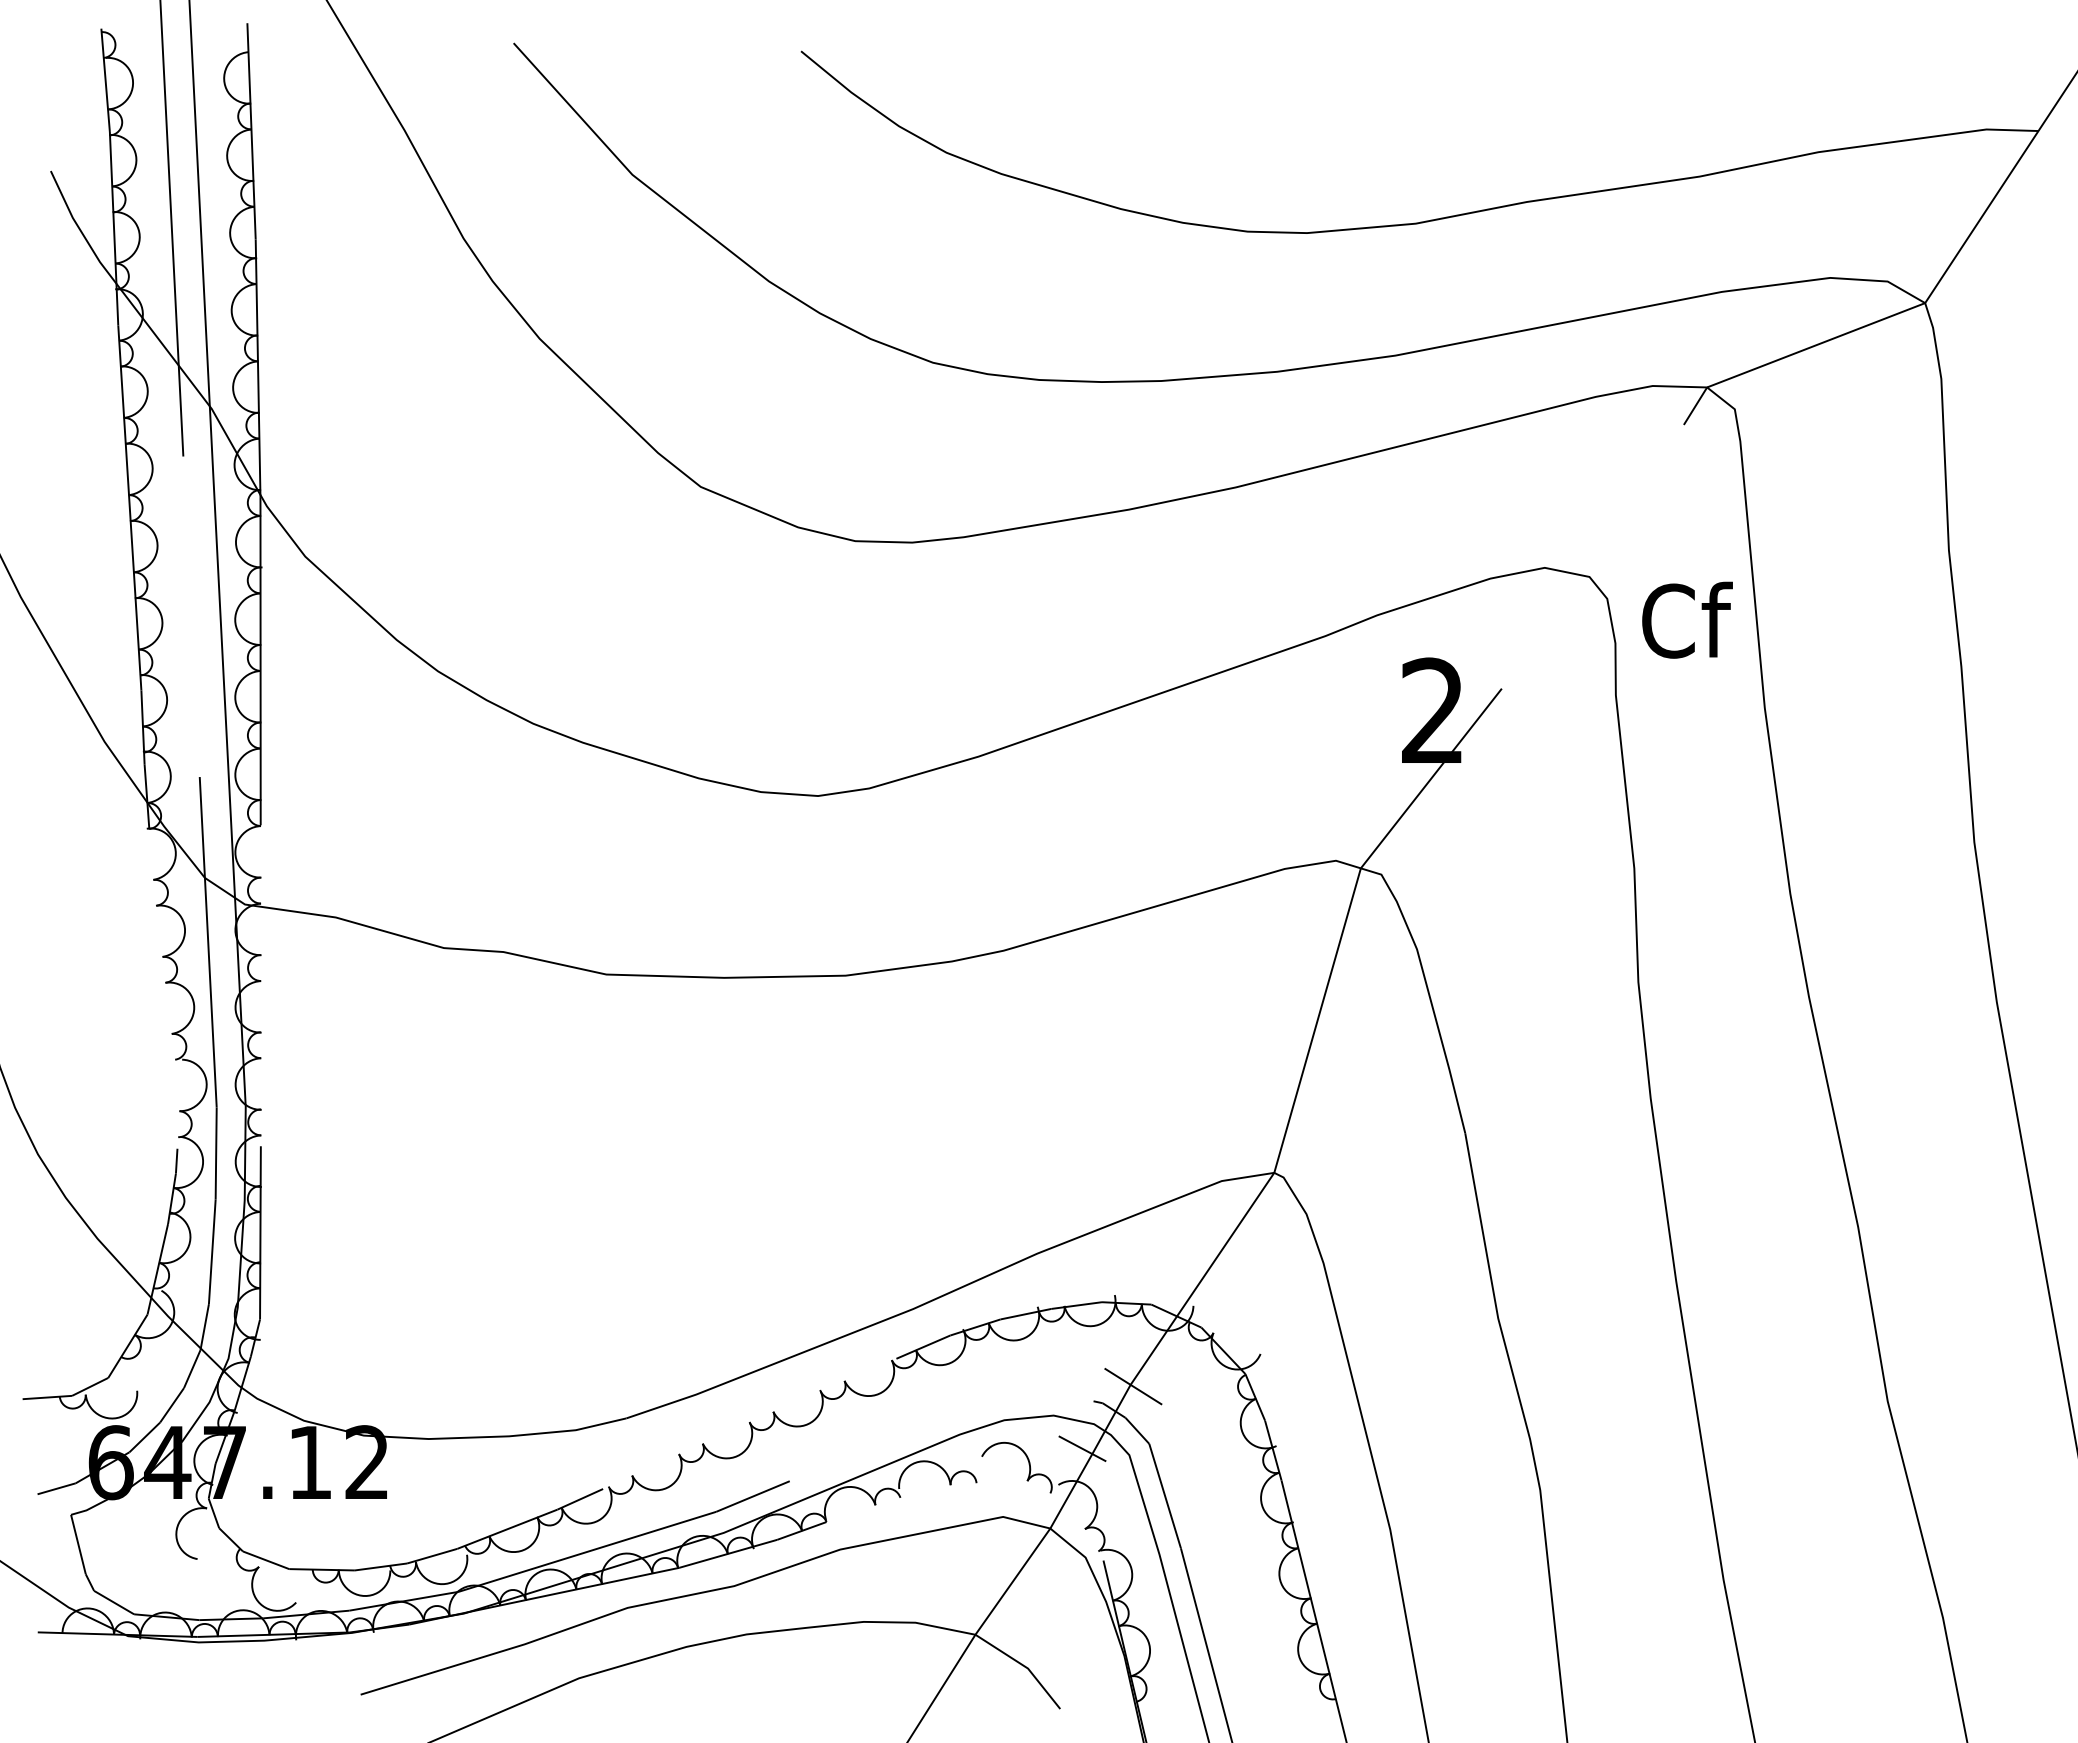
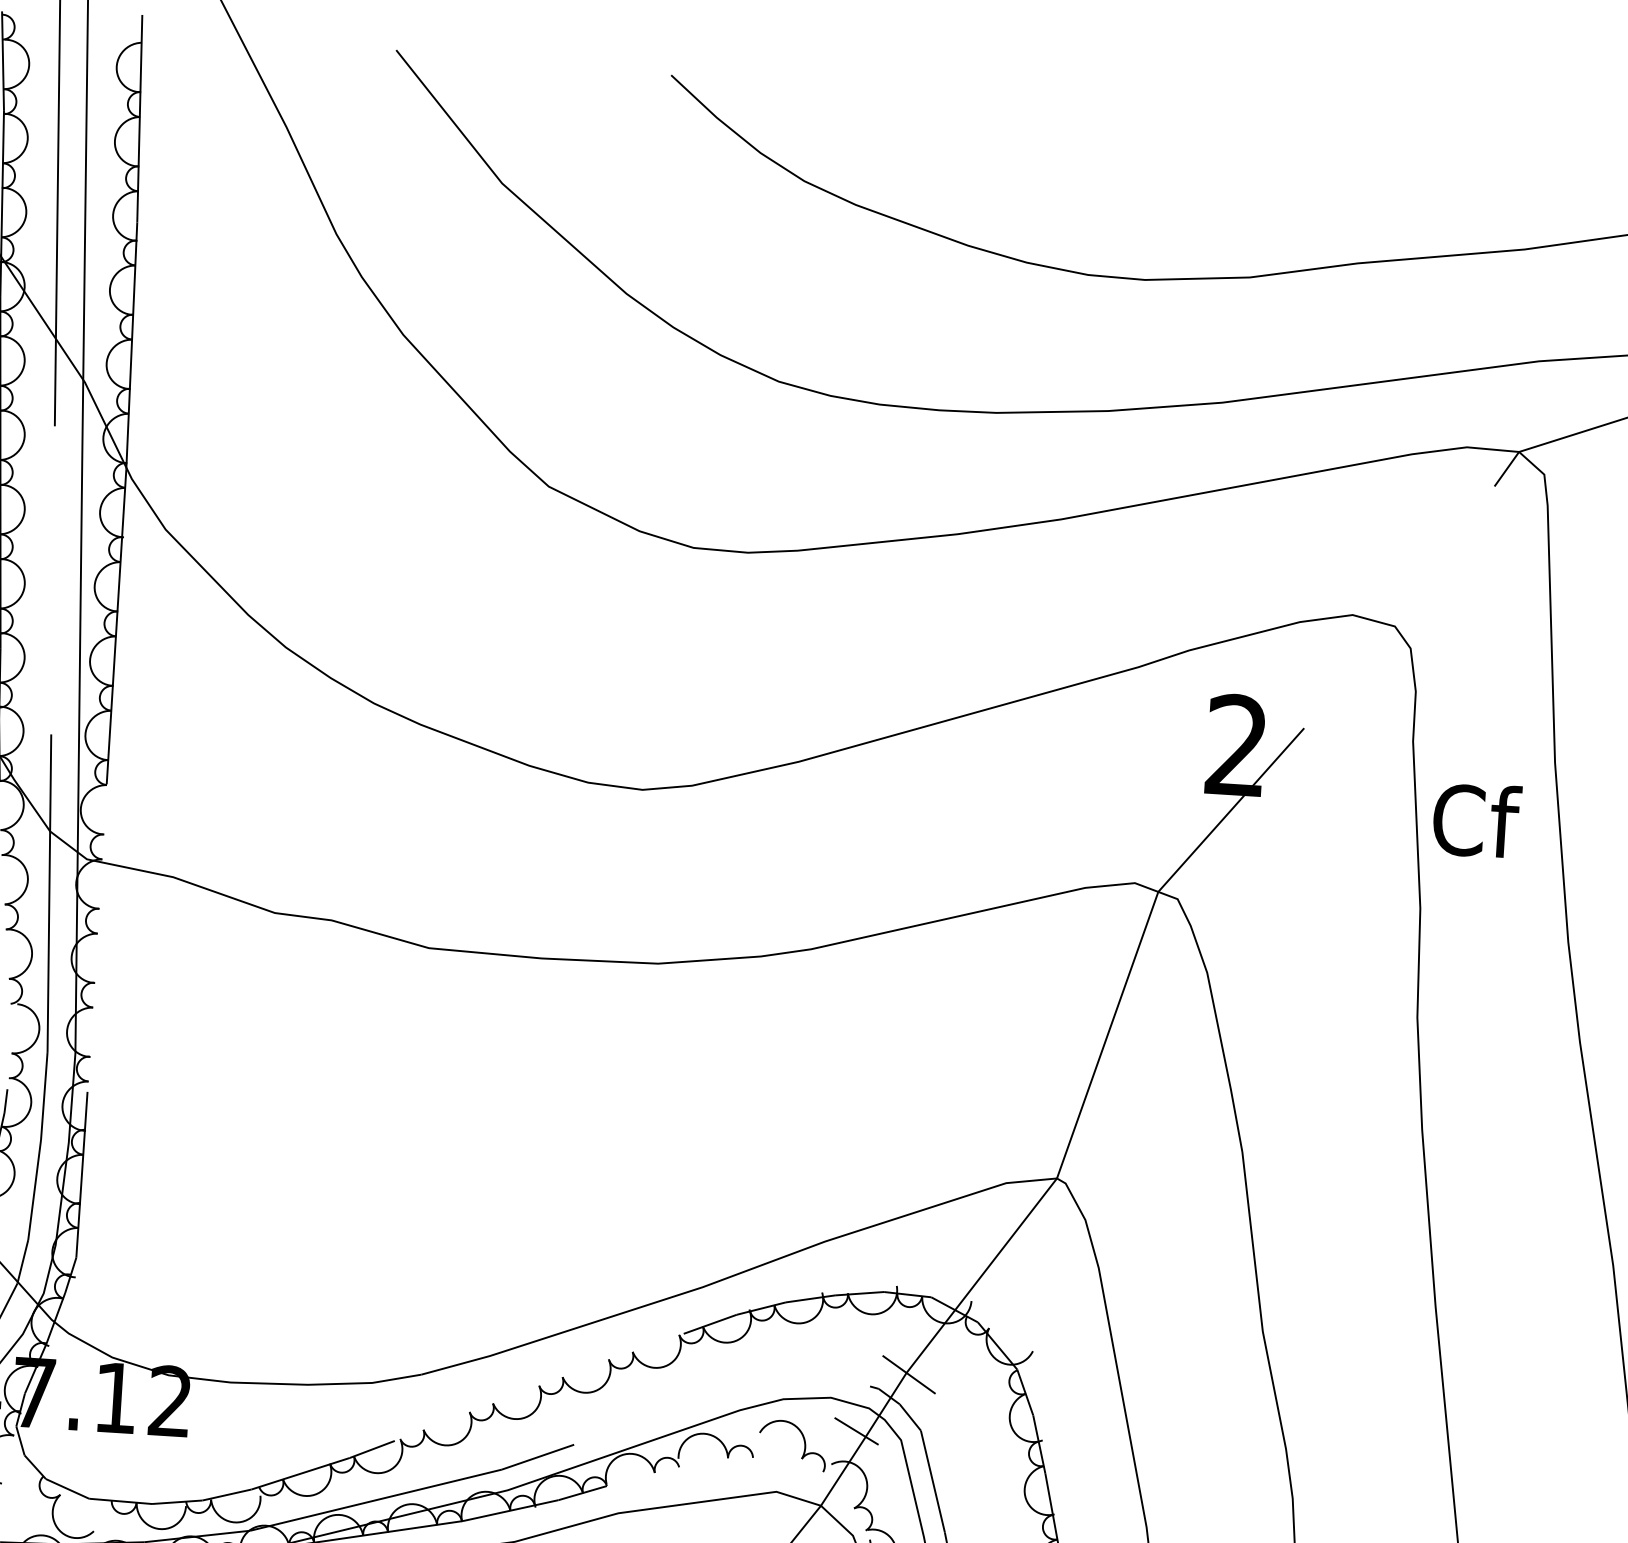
text: (1687, 619) -> (1477, 819), moved

